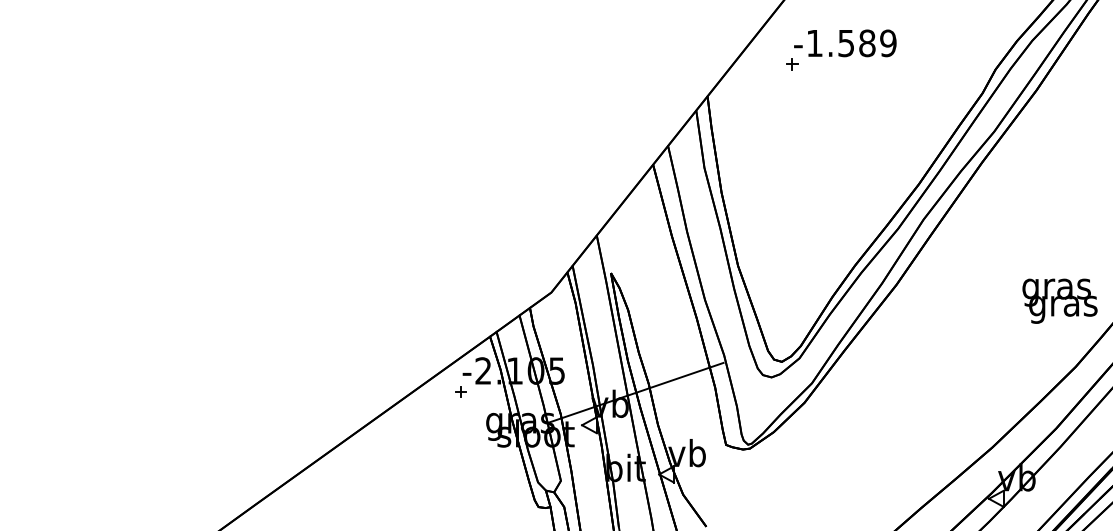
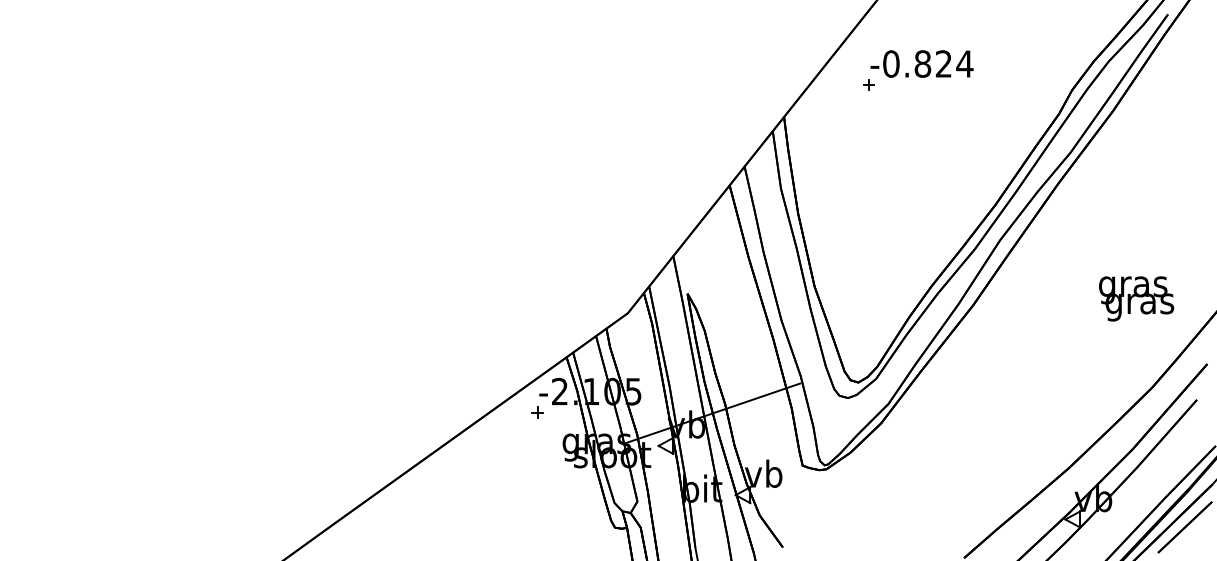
text: (851, 42) -> (928, 63), -1.589 -> -0.824
text: (1059, 300) -> (1136, 298), moved

